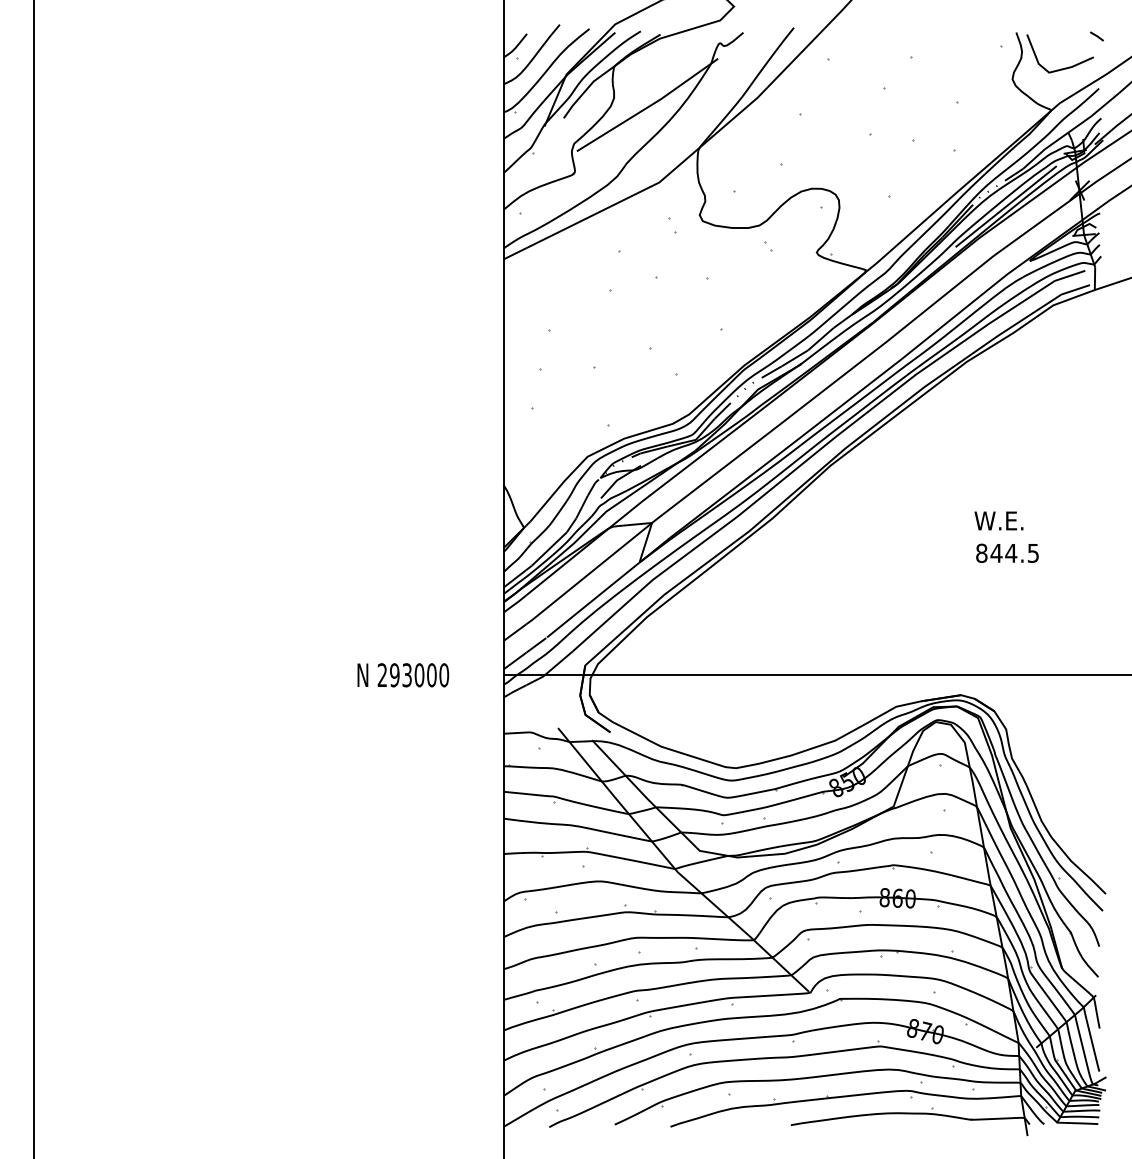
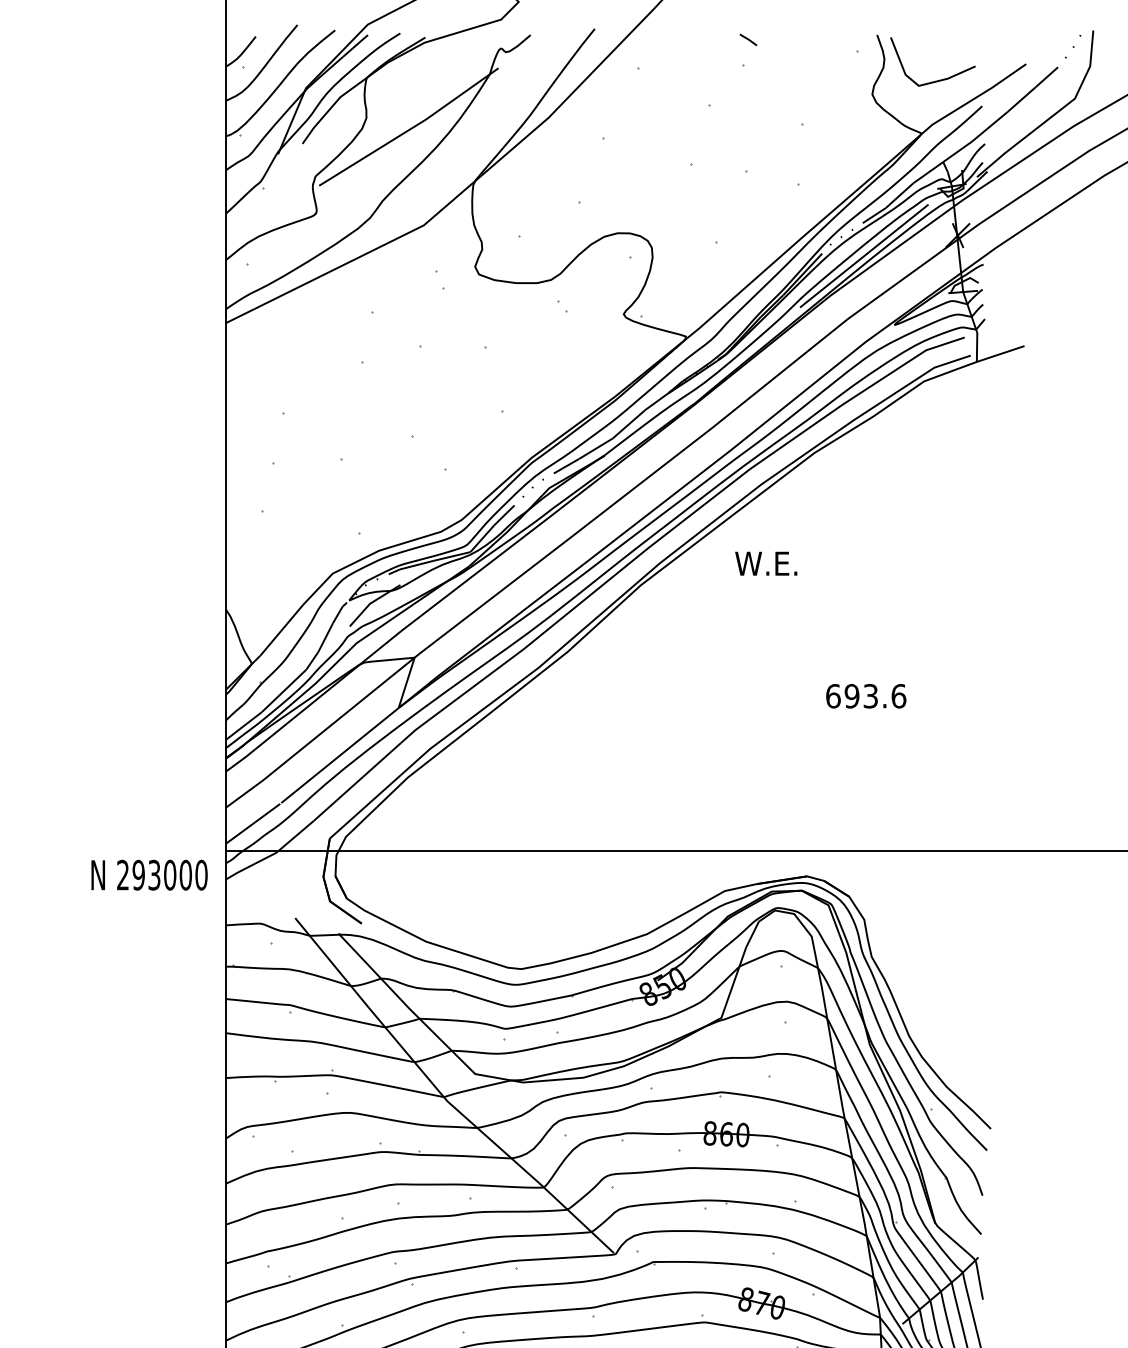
line: (1096, 36) -> (747, 39), moved
text: (998, 520) -> (765, 563), moved
text: (1007, 552) -> (865, 695), 844.5 -> 693.6
text: (403, 675) -> (149, 875), moved

